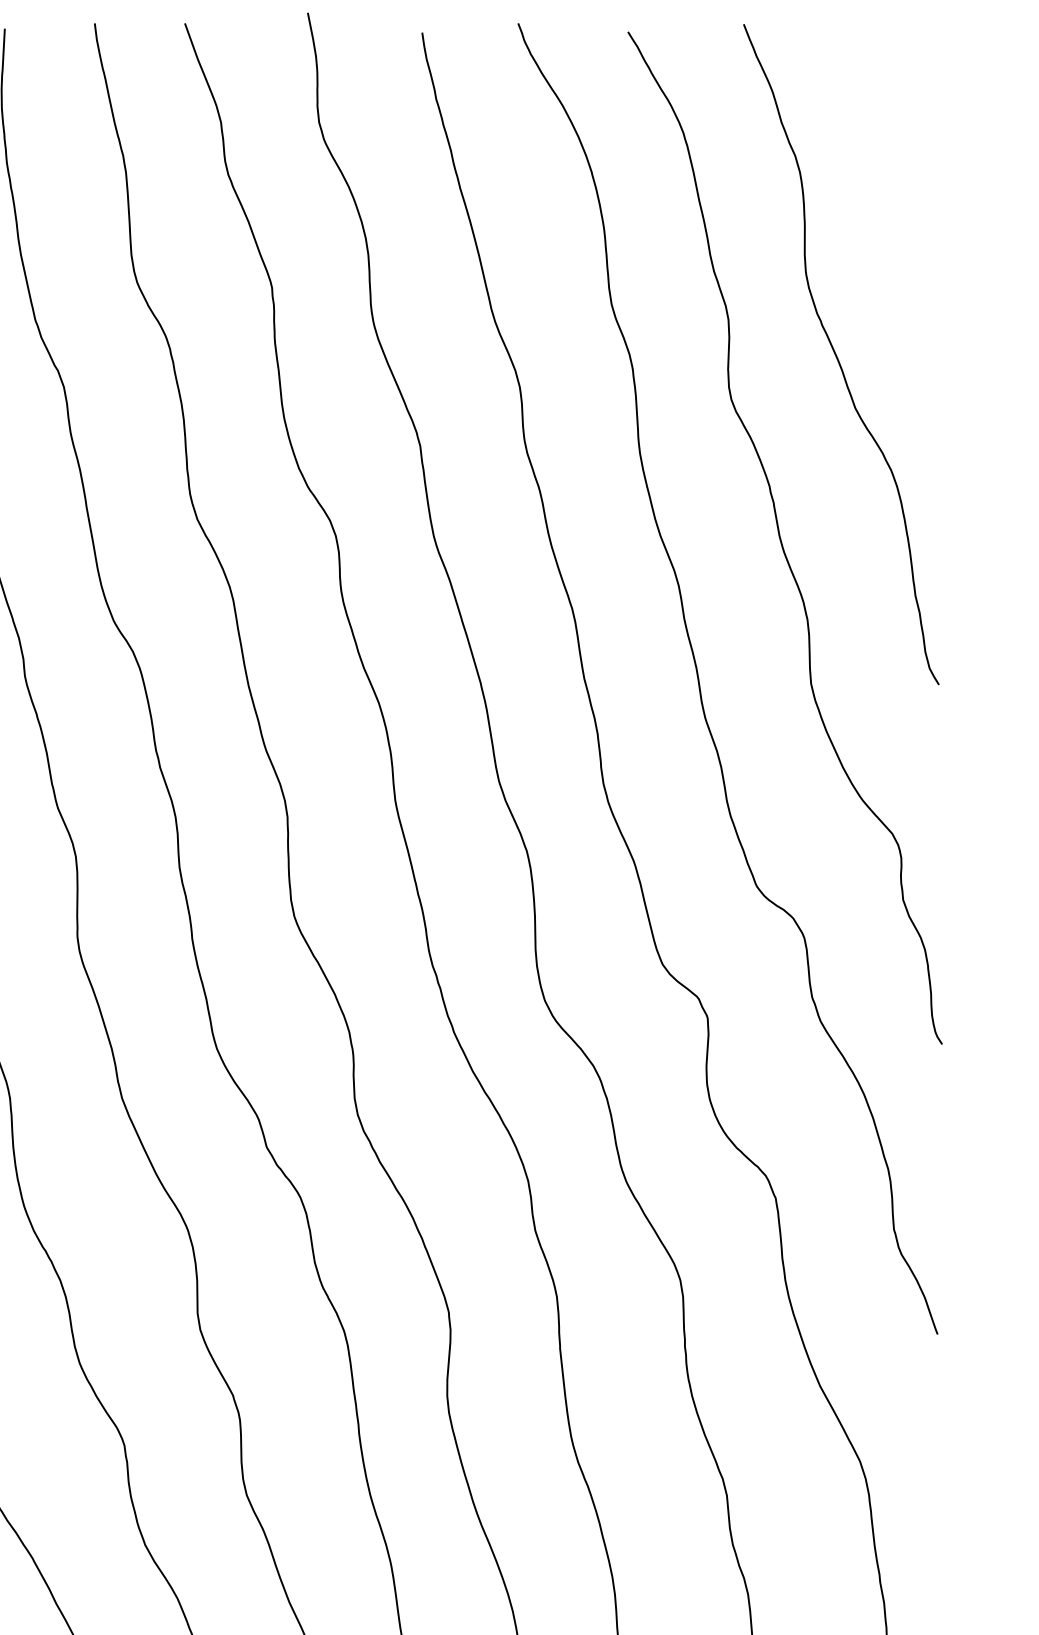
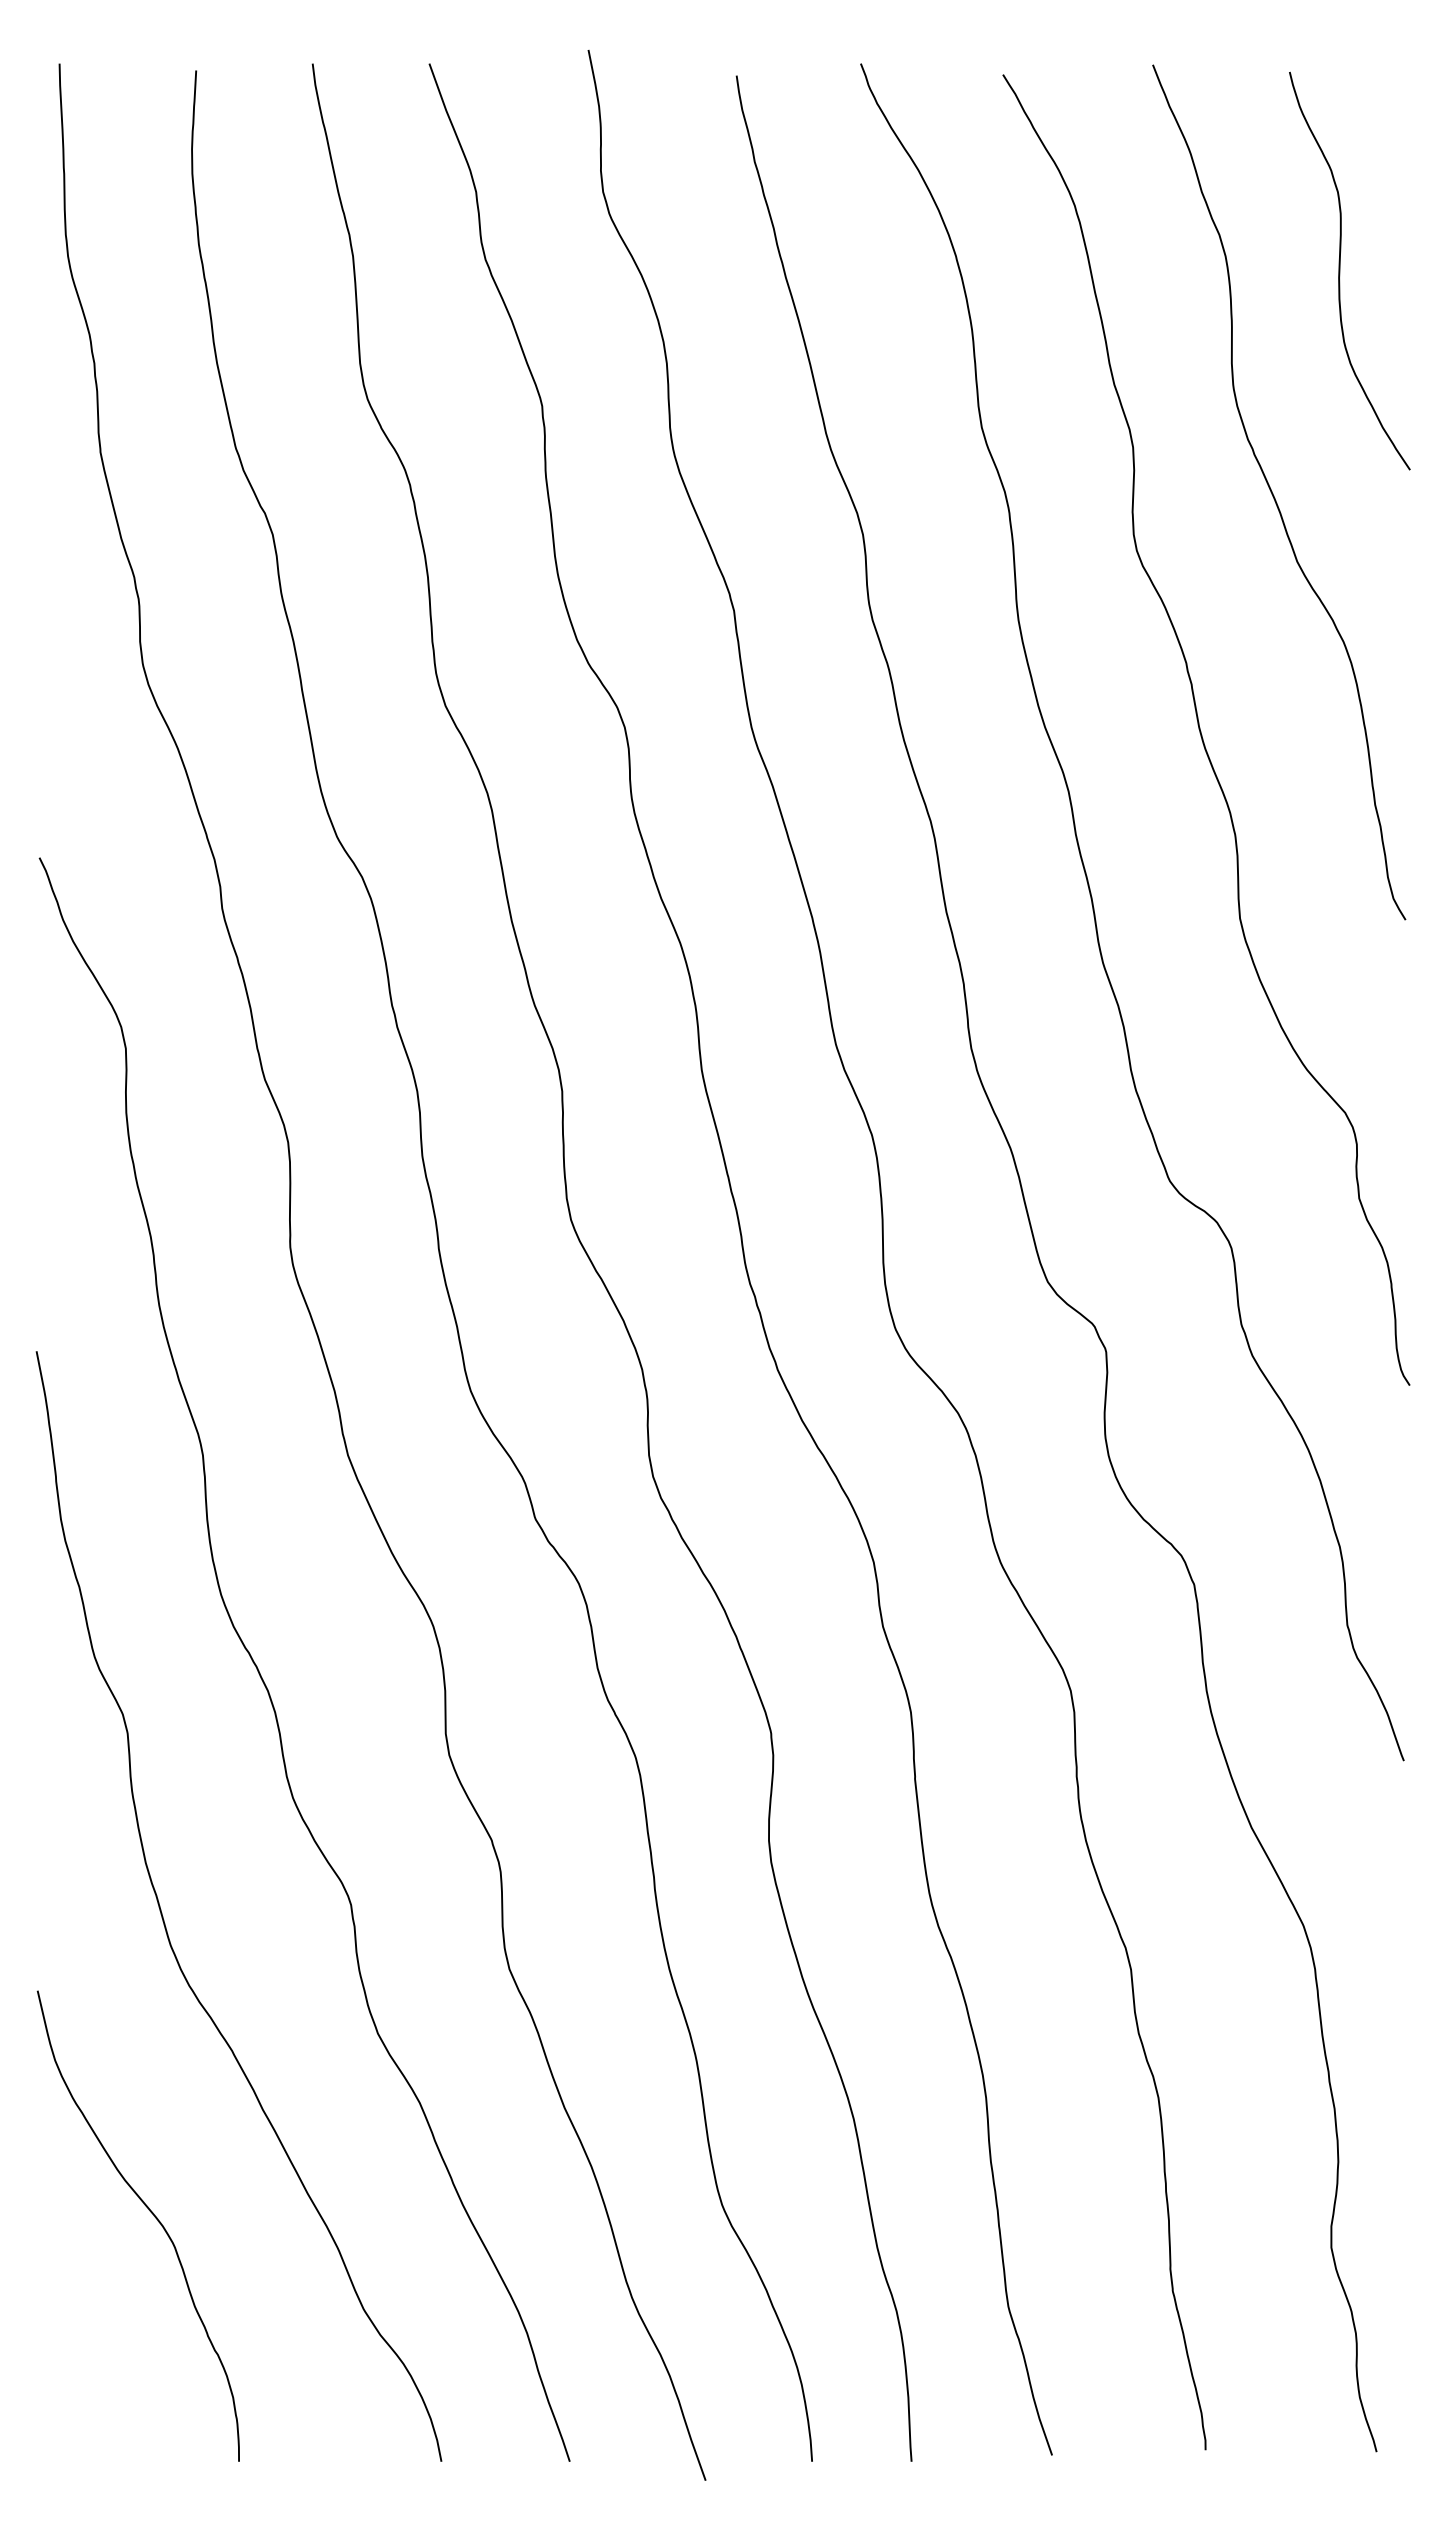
curve: (888, 183) -> (1340, 270), added

